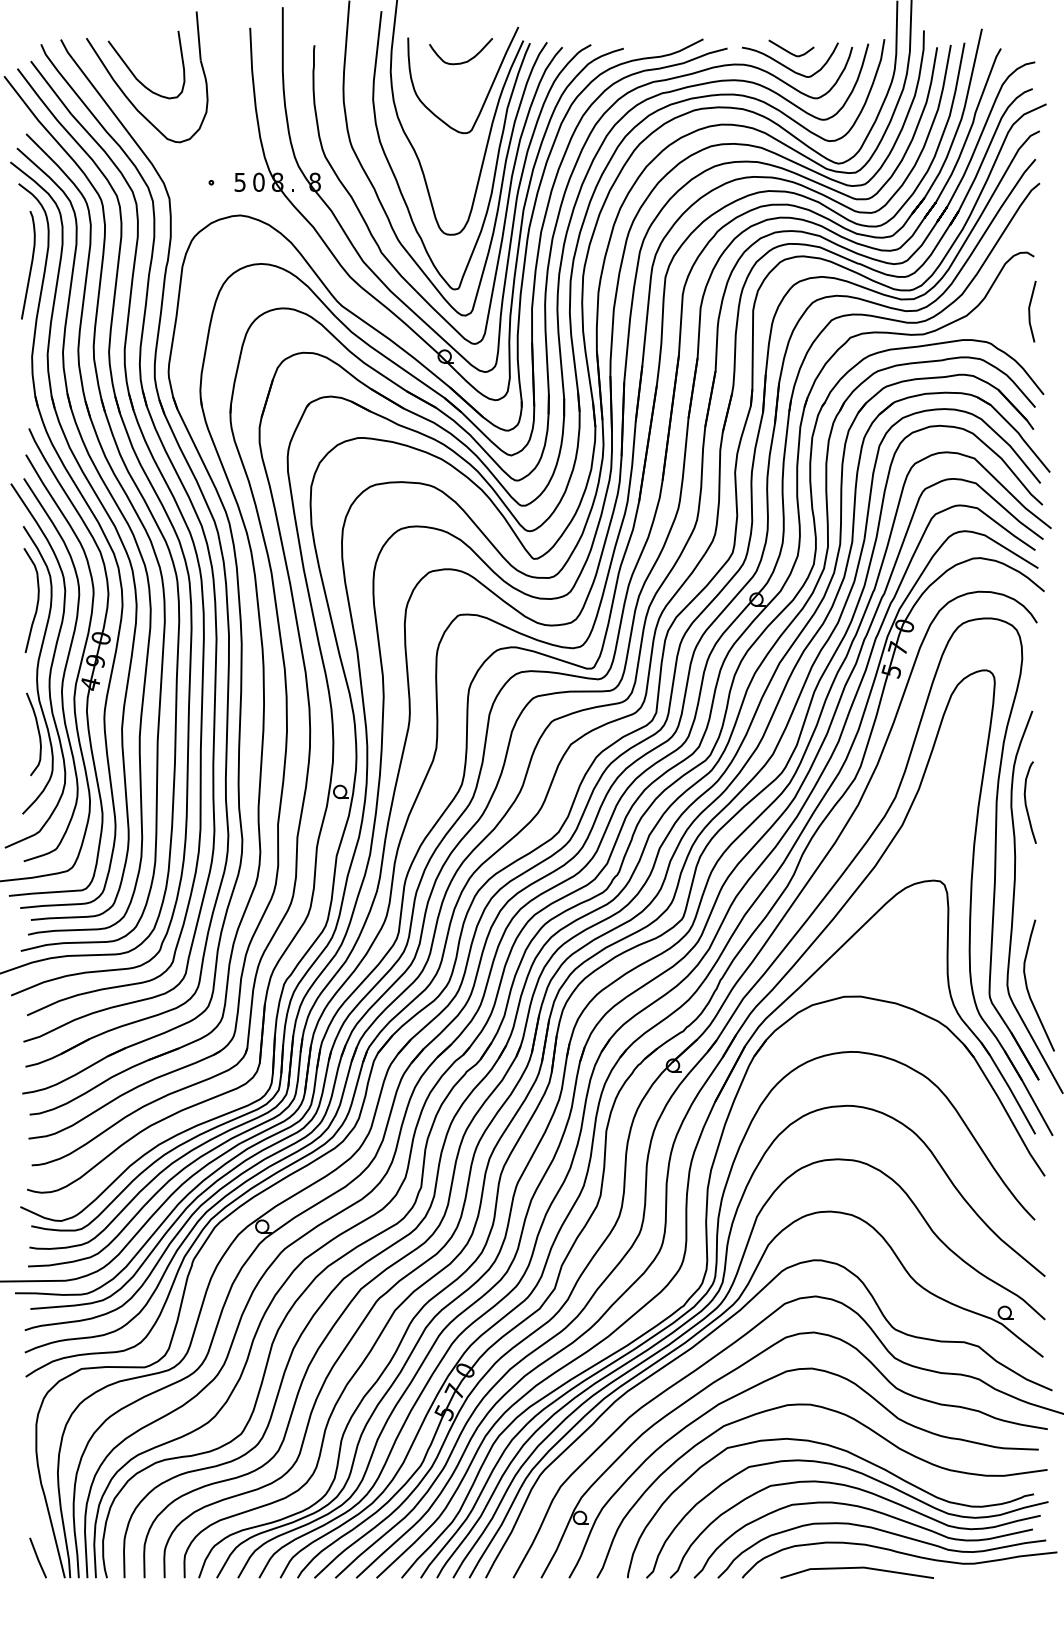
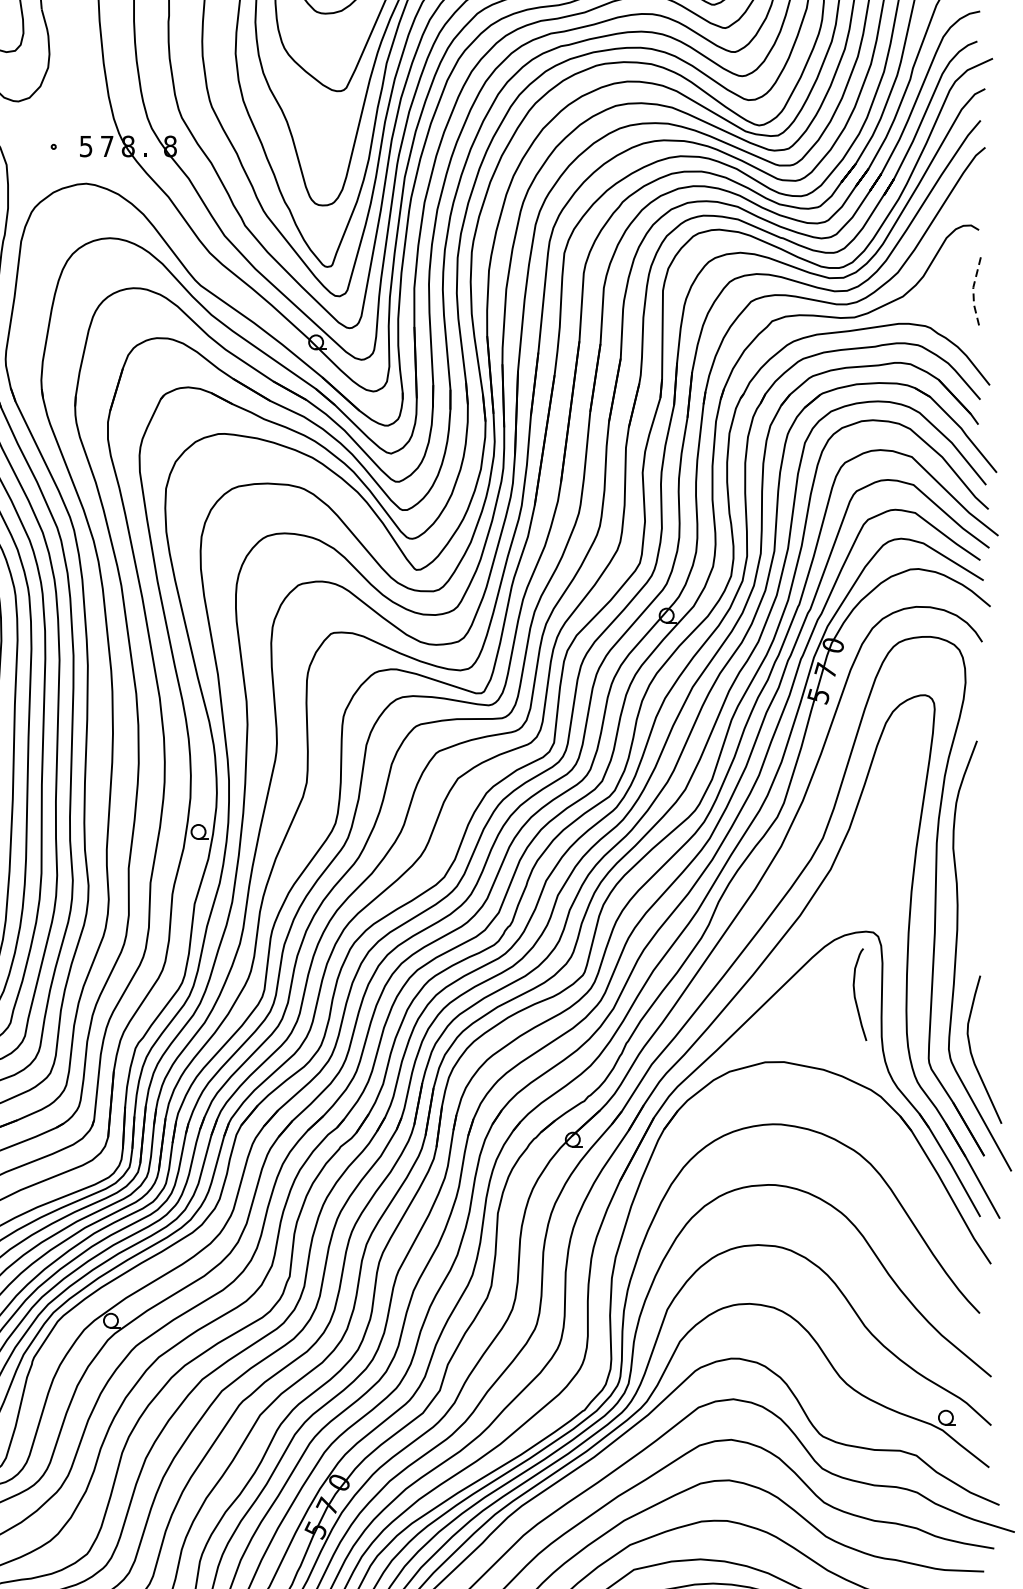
text: (258, 181) -> (106, 145), 0 -> 7
line: (1029, 312) -> (973, 292), solid -> dashed
curve: (1026, 802) -> (855, 994), moved

